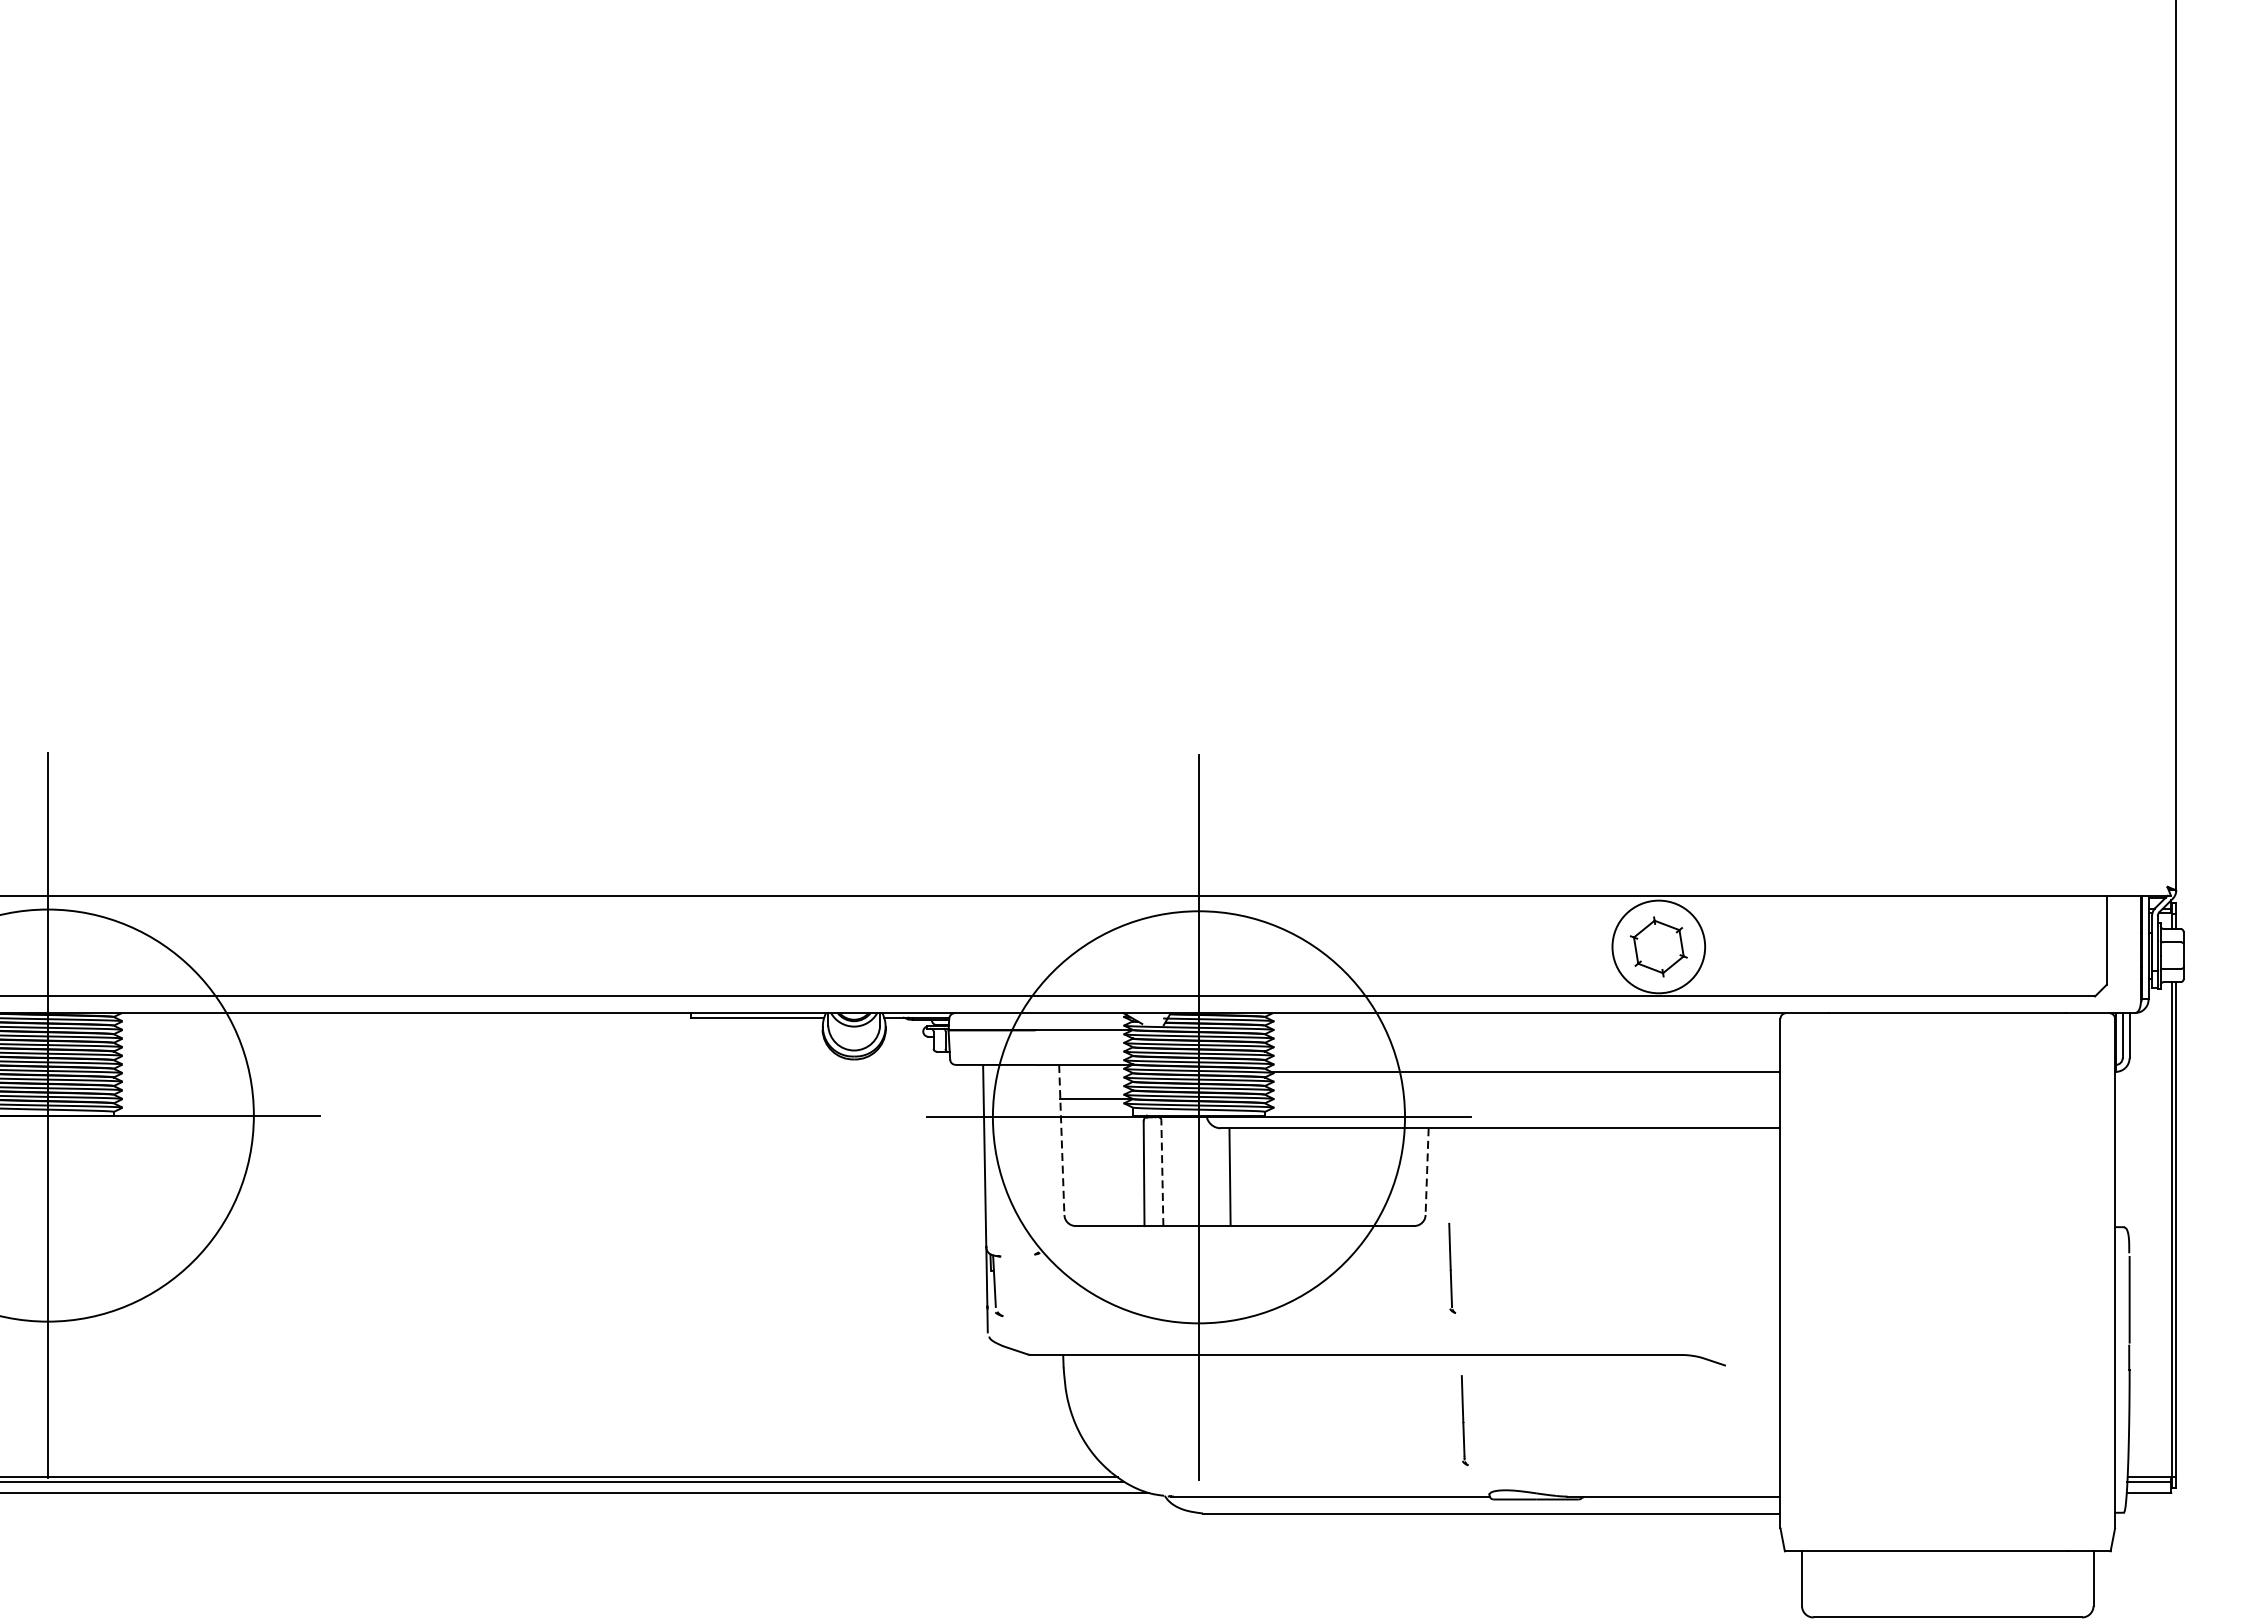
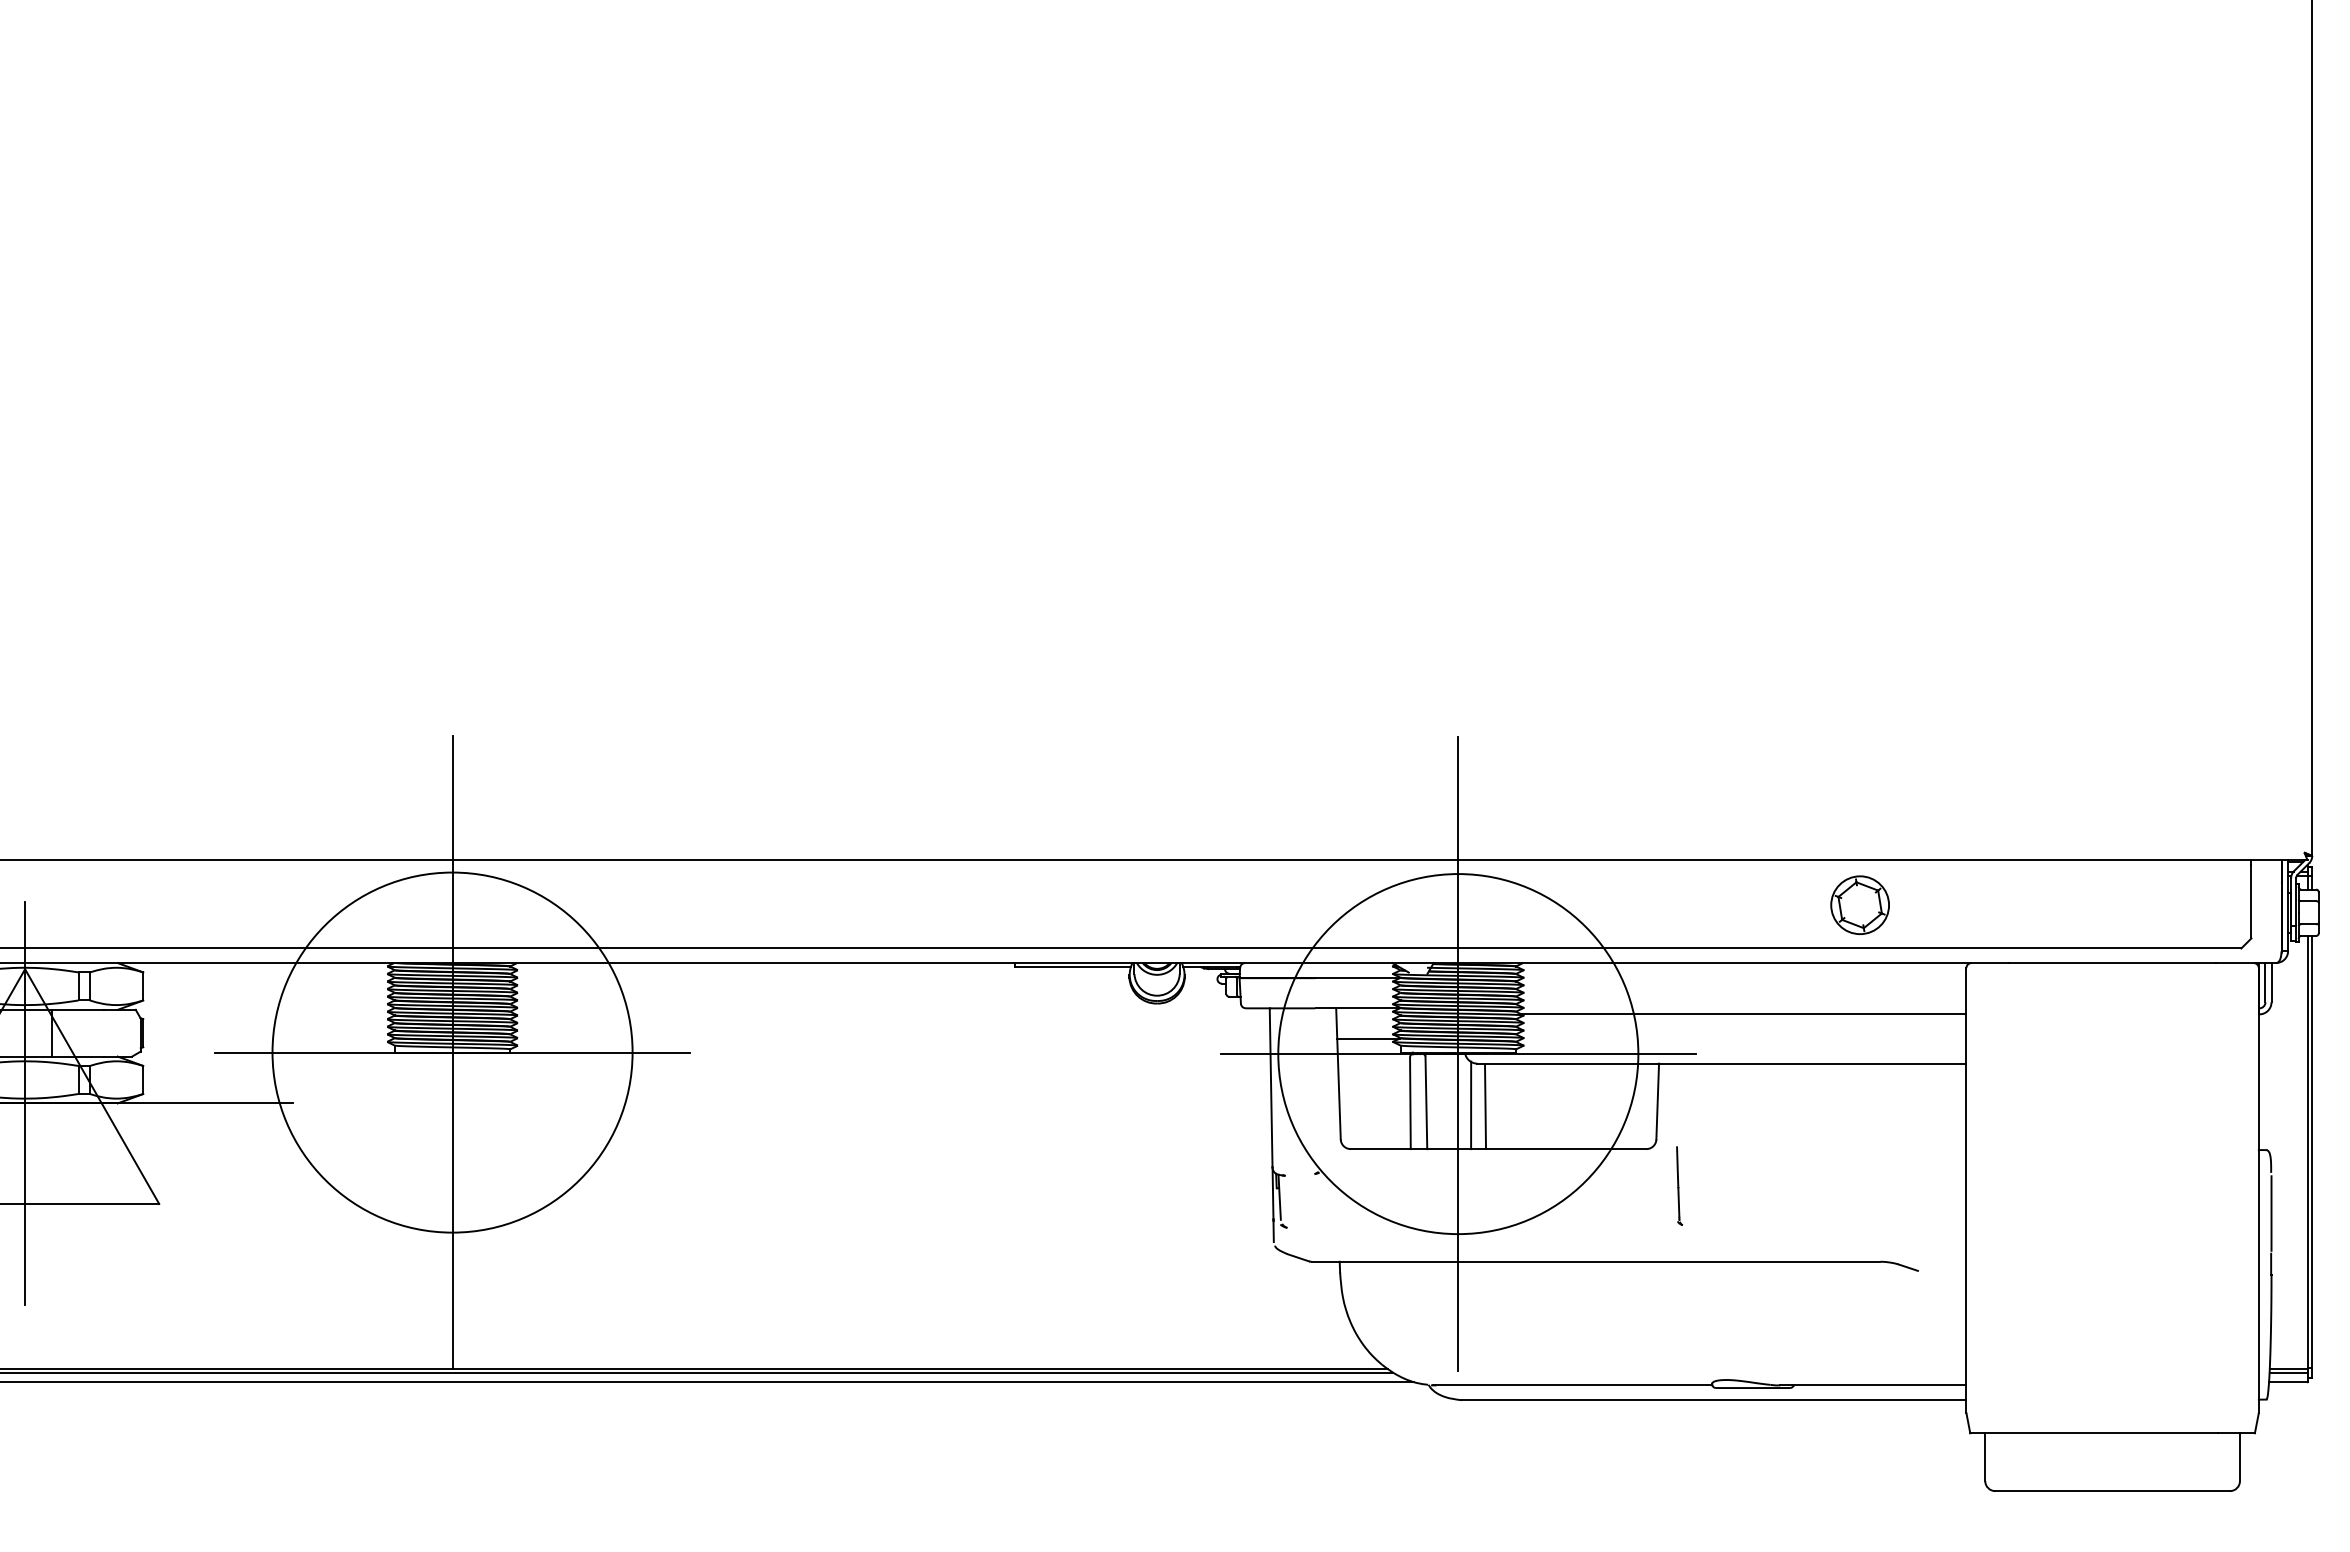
circle: (1659, 947) -> (1860, 905), size x0.71
line: (1061, 1139) -> (1338, 1073), dashed -> solid
line: (1426, 1171) -> (1657, 1101), dashed -> solid
line: (1162, 1172) -> (1426, 1102), dashed -> solid
line: (1214, 1176) -> (1471, 1105), added
part: (1464, 1419) -> (1690, 1318), removed

